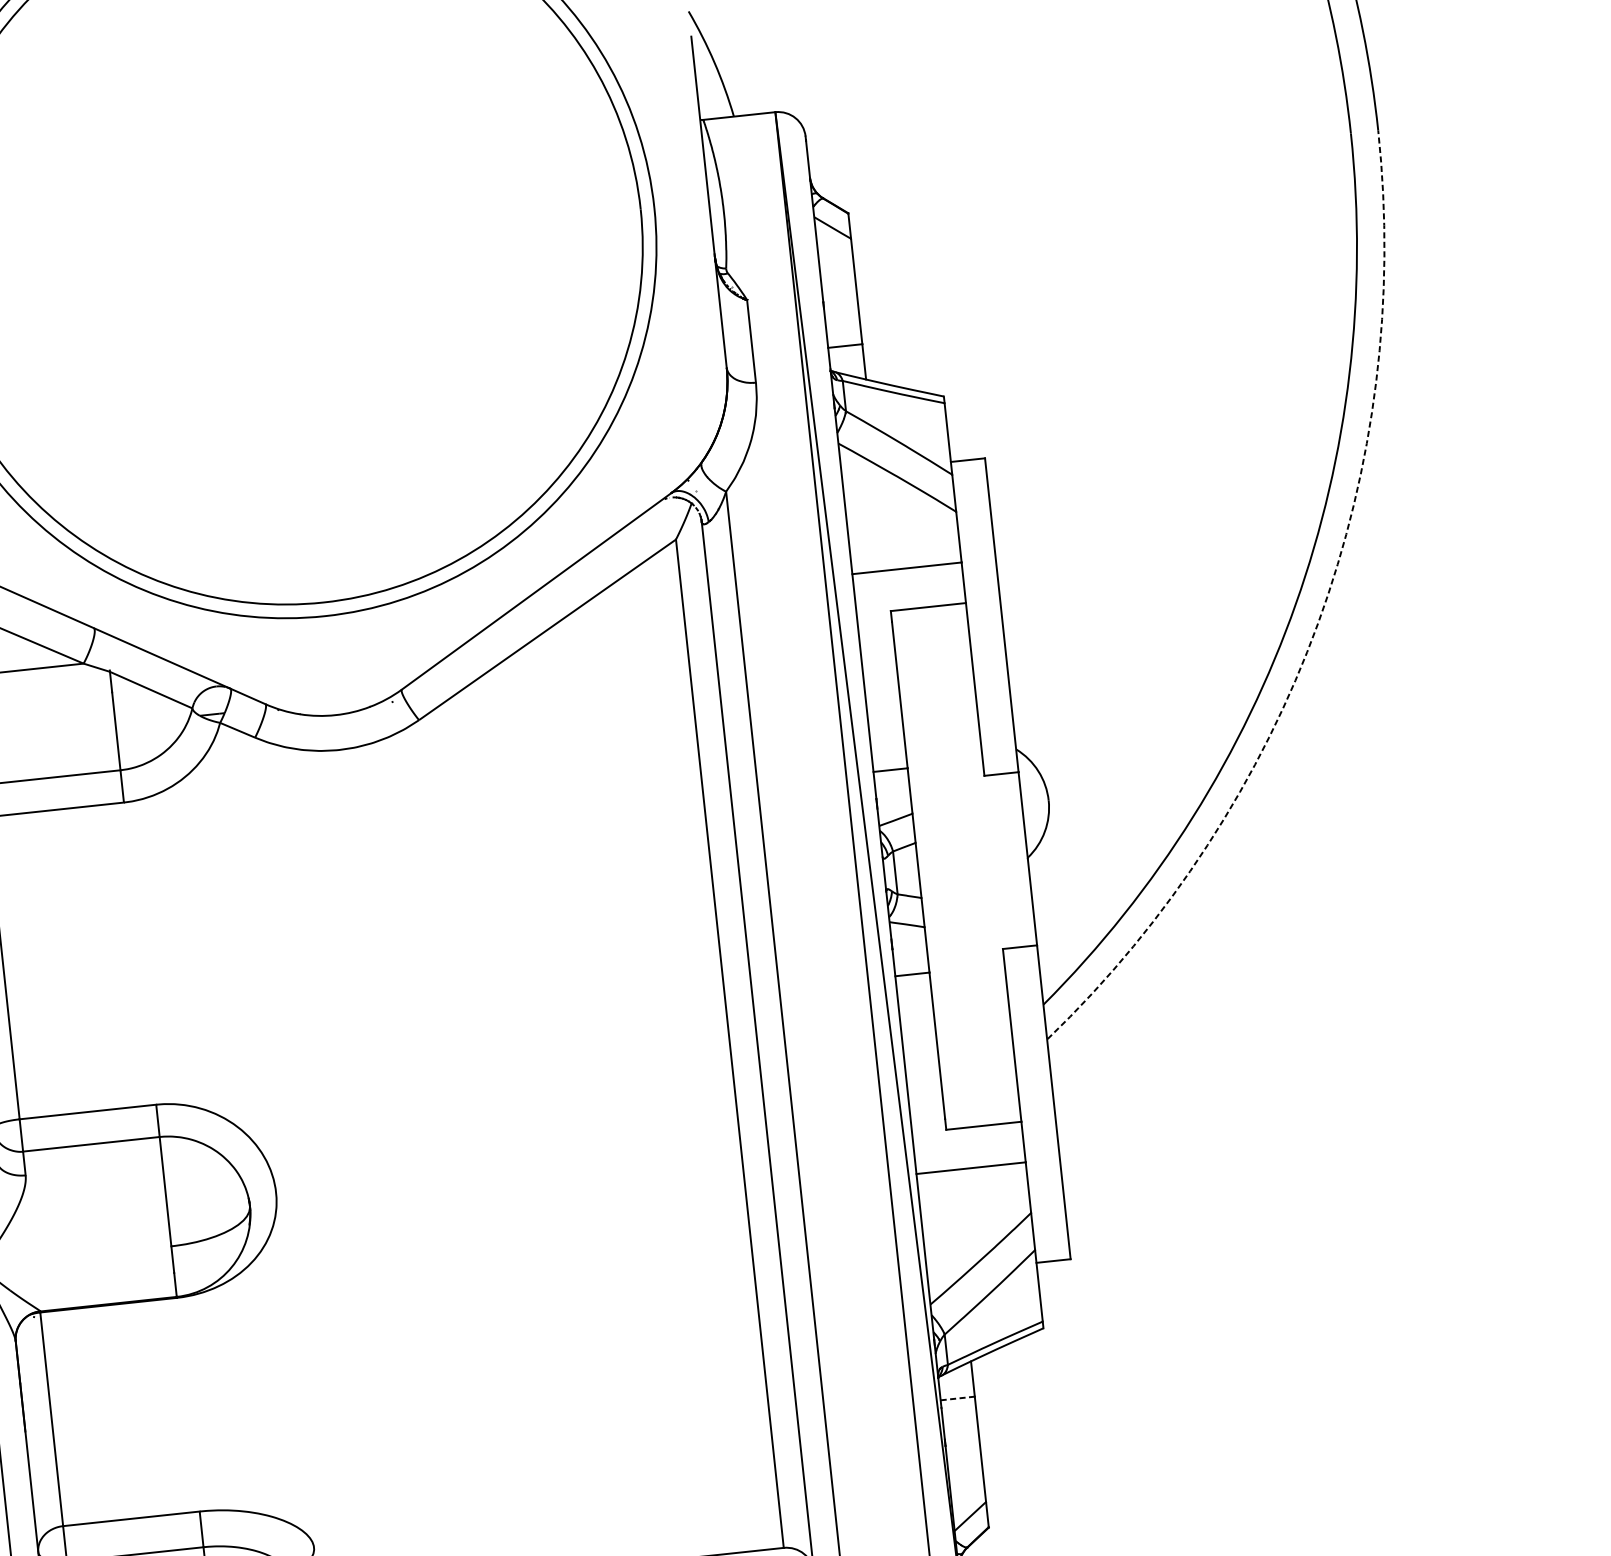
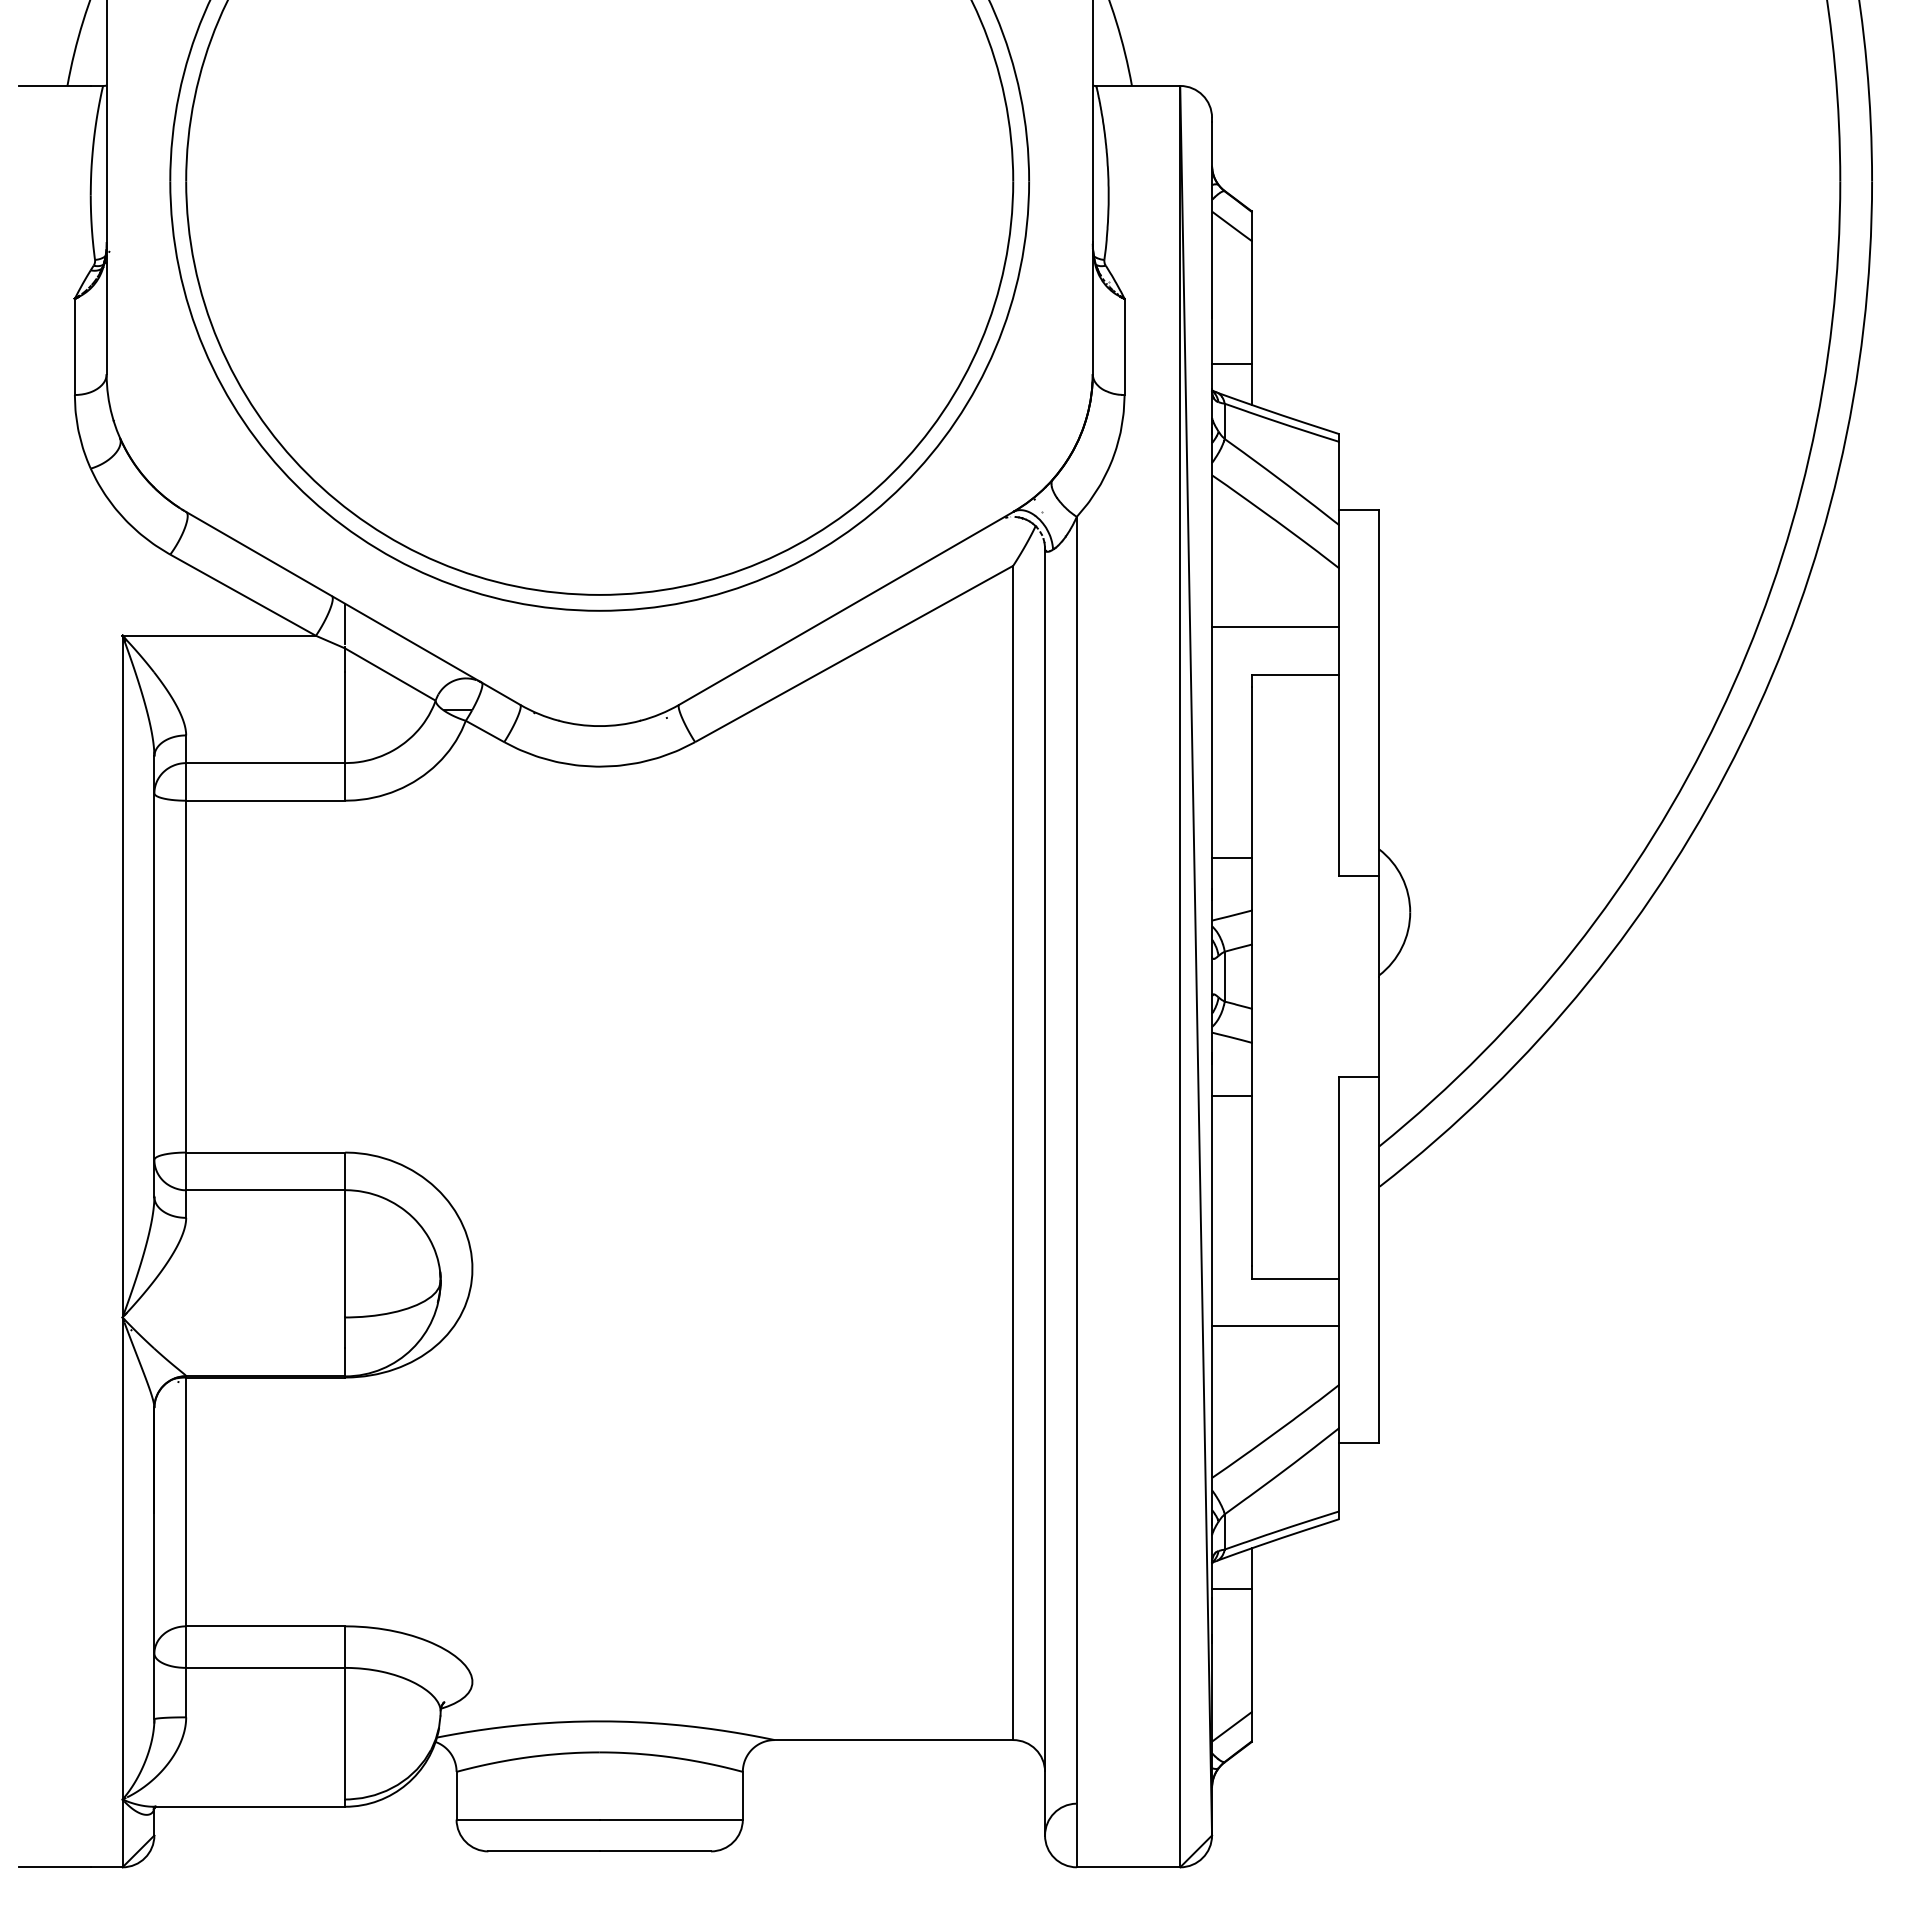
arc: (1318, 623) -> (1742, 741), dashed -> solid
line: (107, 650) -> (345, 623), added
line: (957, 1398) -> (1231, 1589), dashed -> solid

